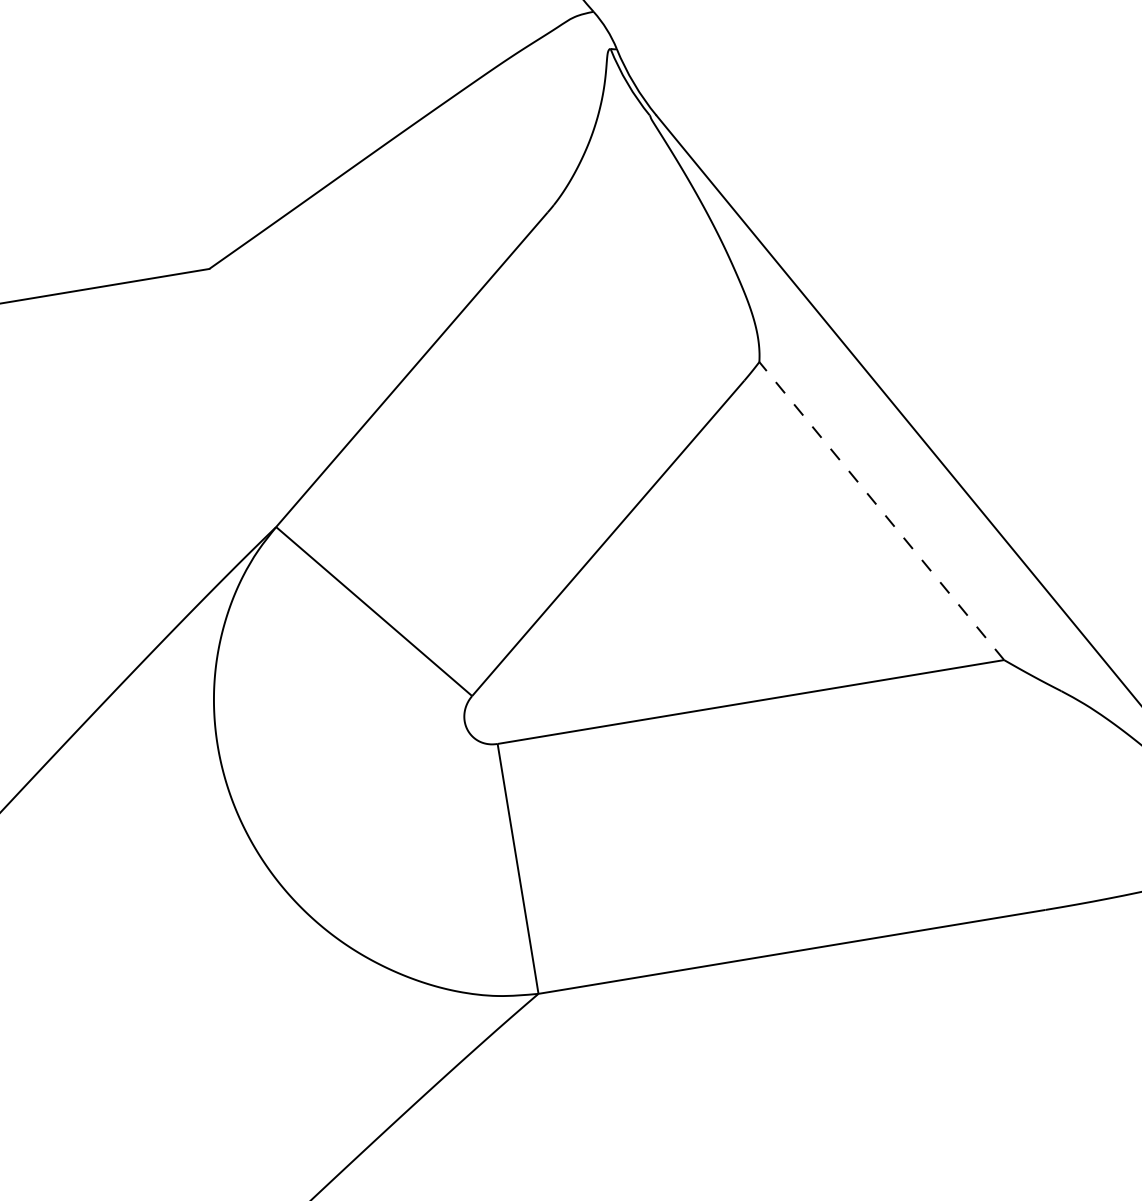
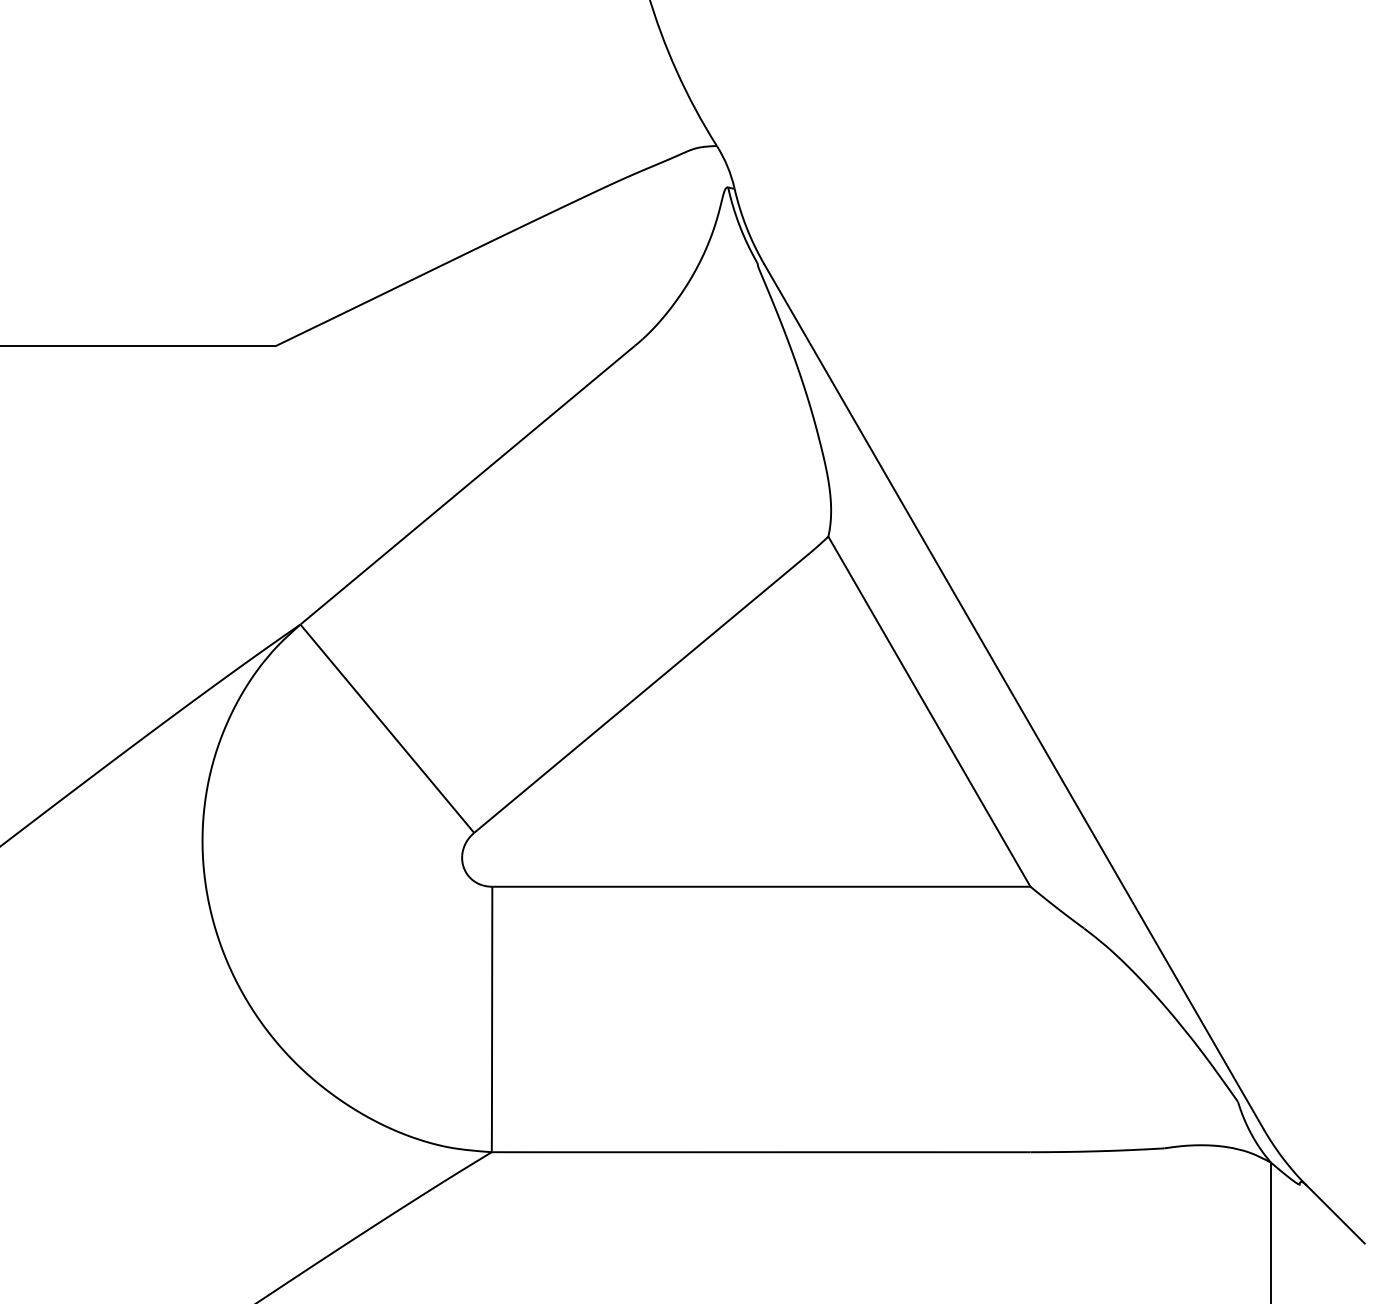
line: (881, 510) -> (929, 711), dashed -> solid

